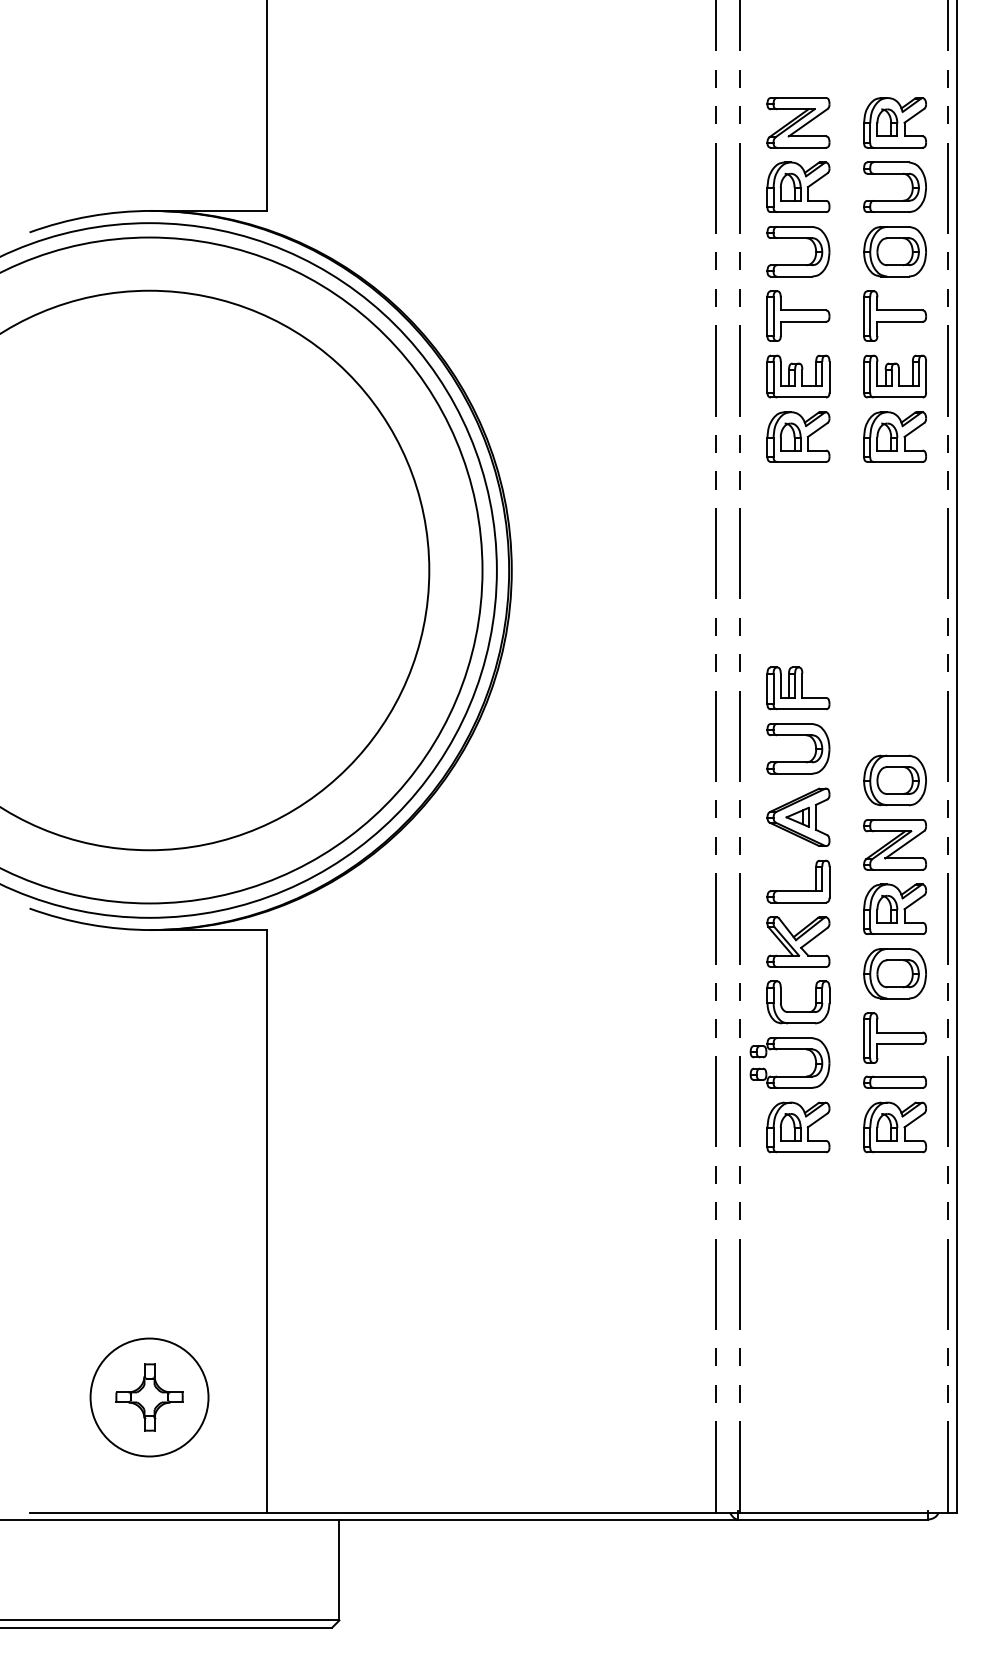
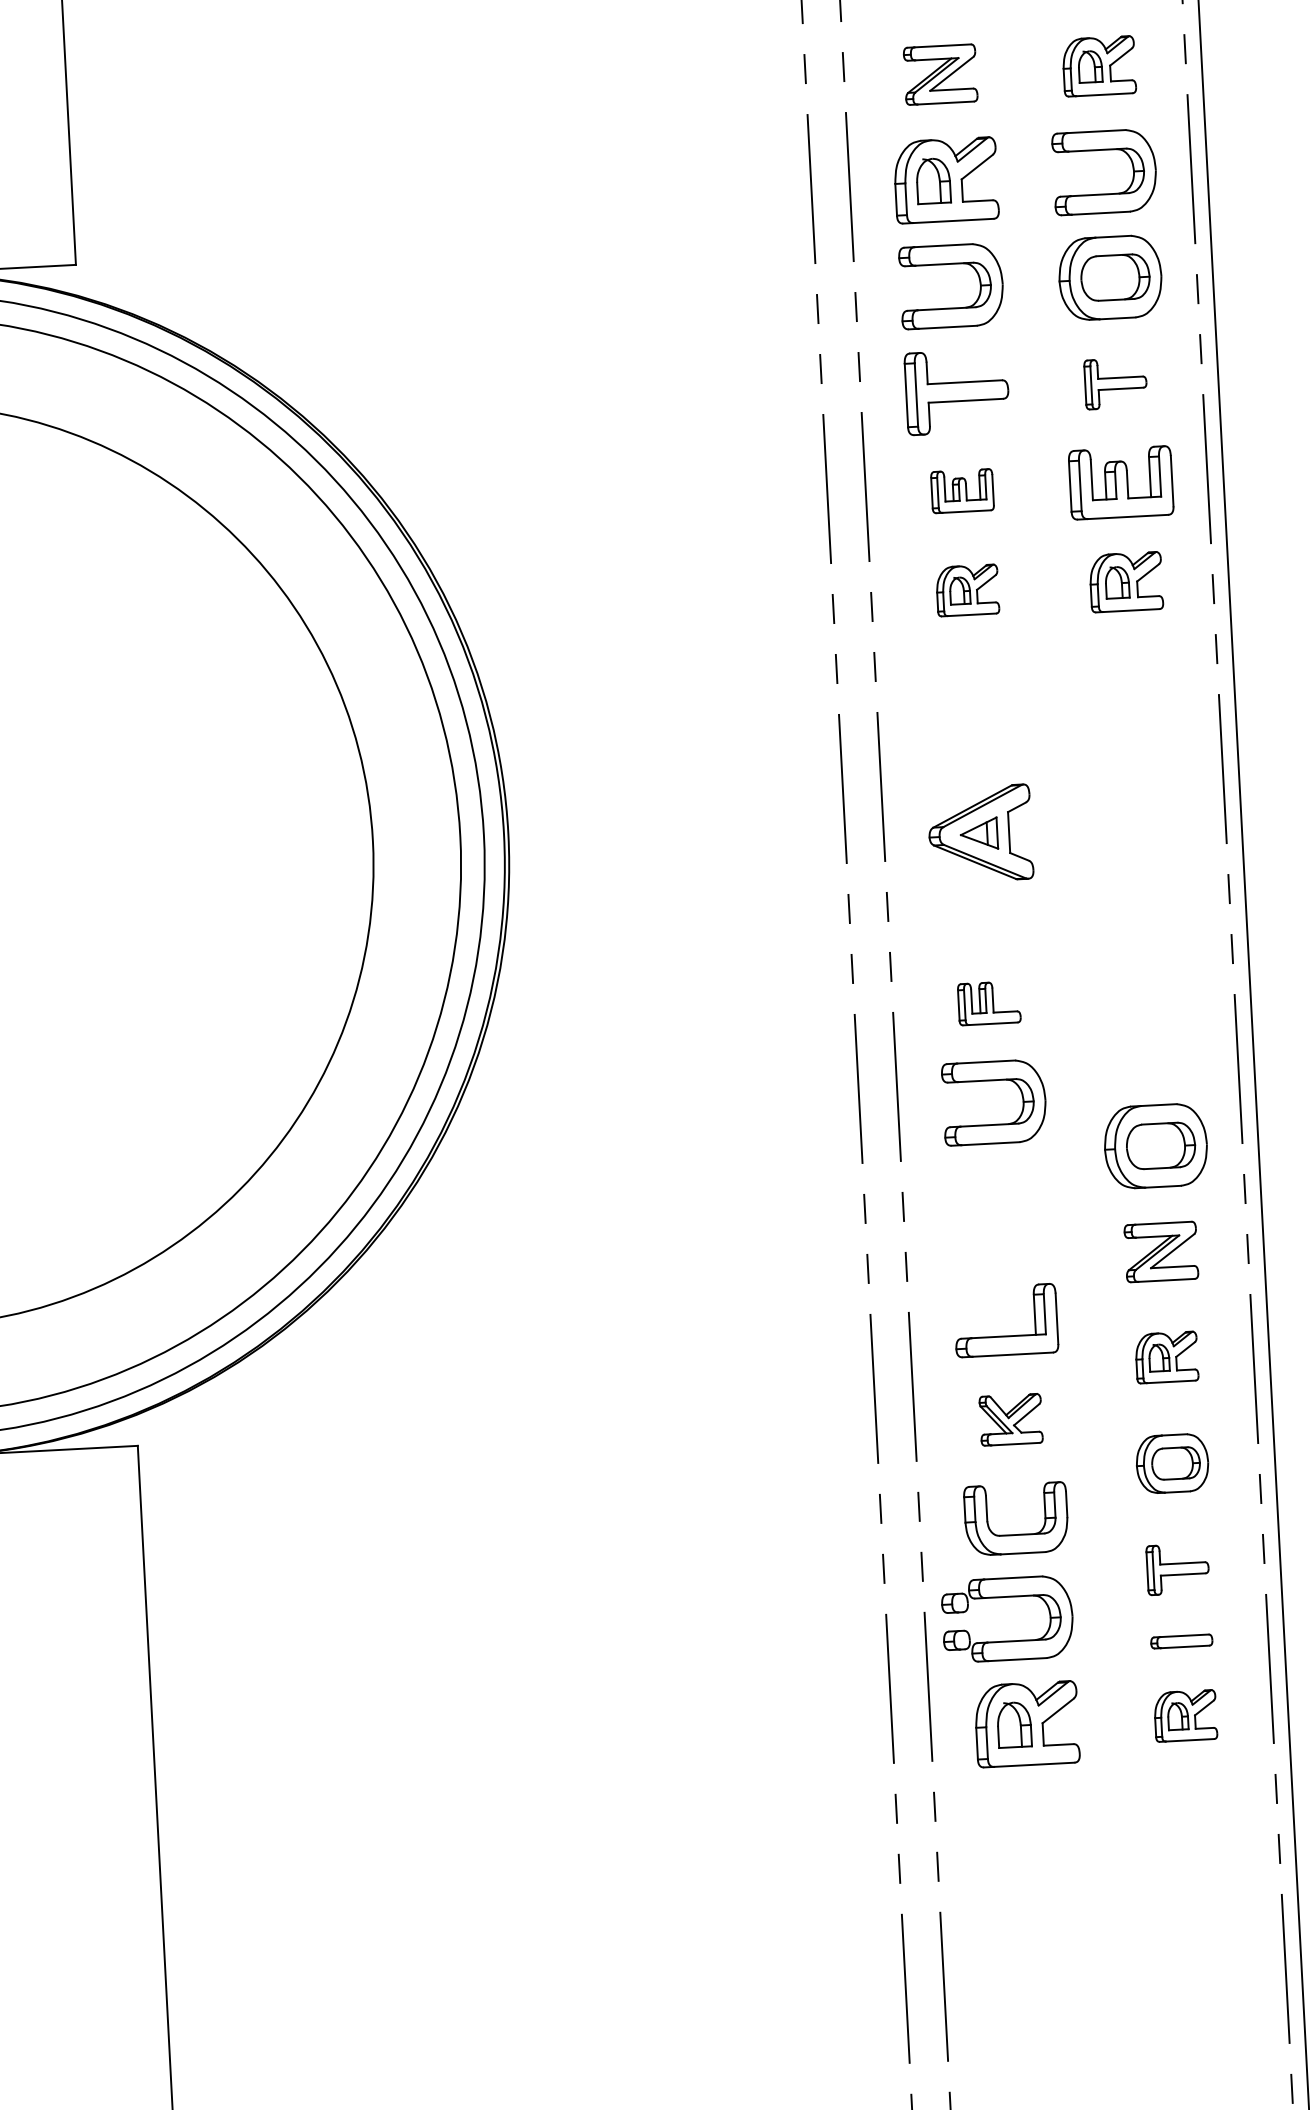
part: (798, 122) -> (940, 73), size x0.7
part: (894, 122) -> (1098, 65), size x0.7
part: (894, 315) -> (1114, 382), size x0.6
part: (798, 376) -> (962, 491), size x0.6
part: (798, 436) -> (967, 589), size x0.6
part: (894, 436) -> (1125, 581), size x0.7
part: (798, 688) -> (989, 1003), size x0.6
part: (798, 816) -> (980, 832), moved
part: (894, 844) -> (1160, 1251), size x0.7
part: (894, 908) -> (1165, 1356), size x0.6
part: (798, 941) -> (1011, 1418), size x0.6
part: (894, 973) -> (1171, 1463), size x0.7
part: (894, 1037) -> (1177, 1568), size x0.6
part: (894, 1081) -> (1180, 1640), size x0.6
part: (894, 1127) -> (1184, 1716), size x0.6

